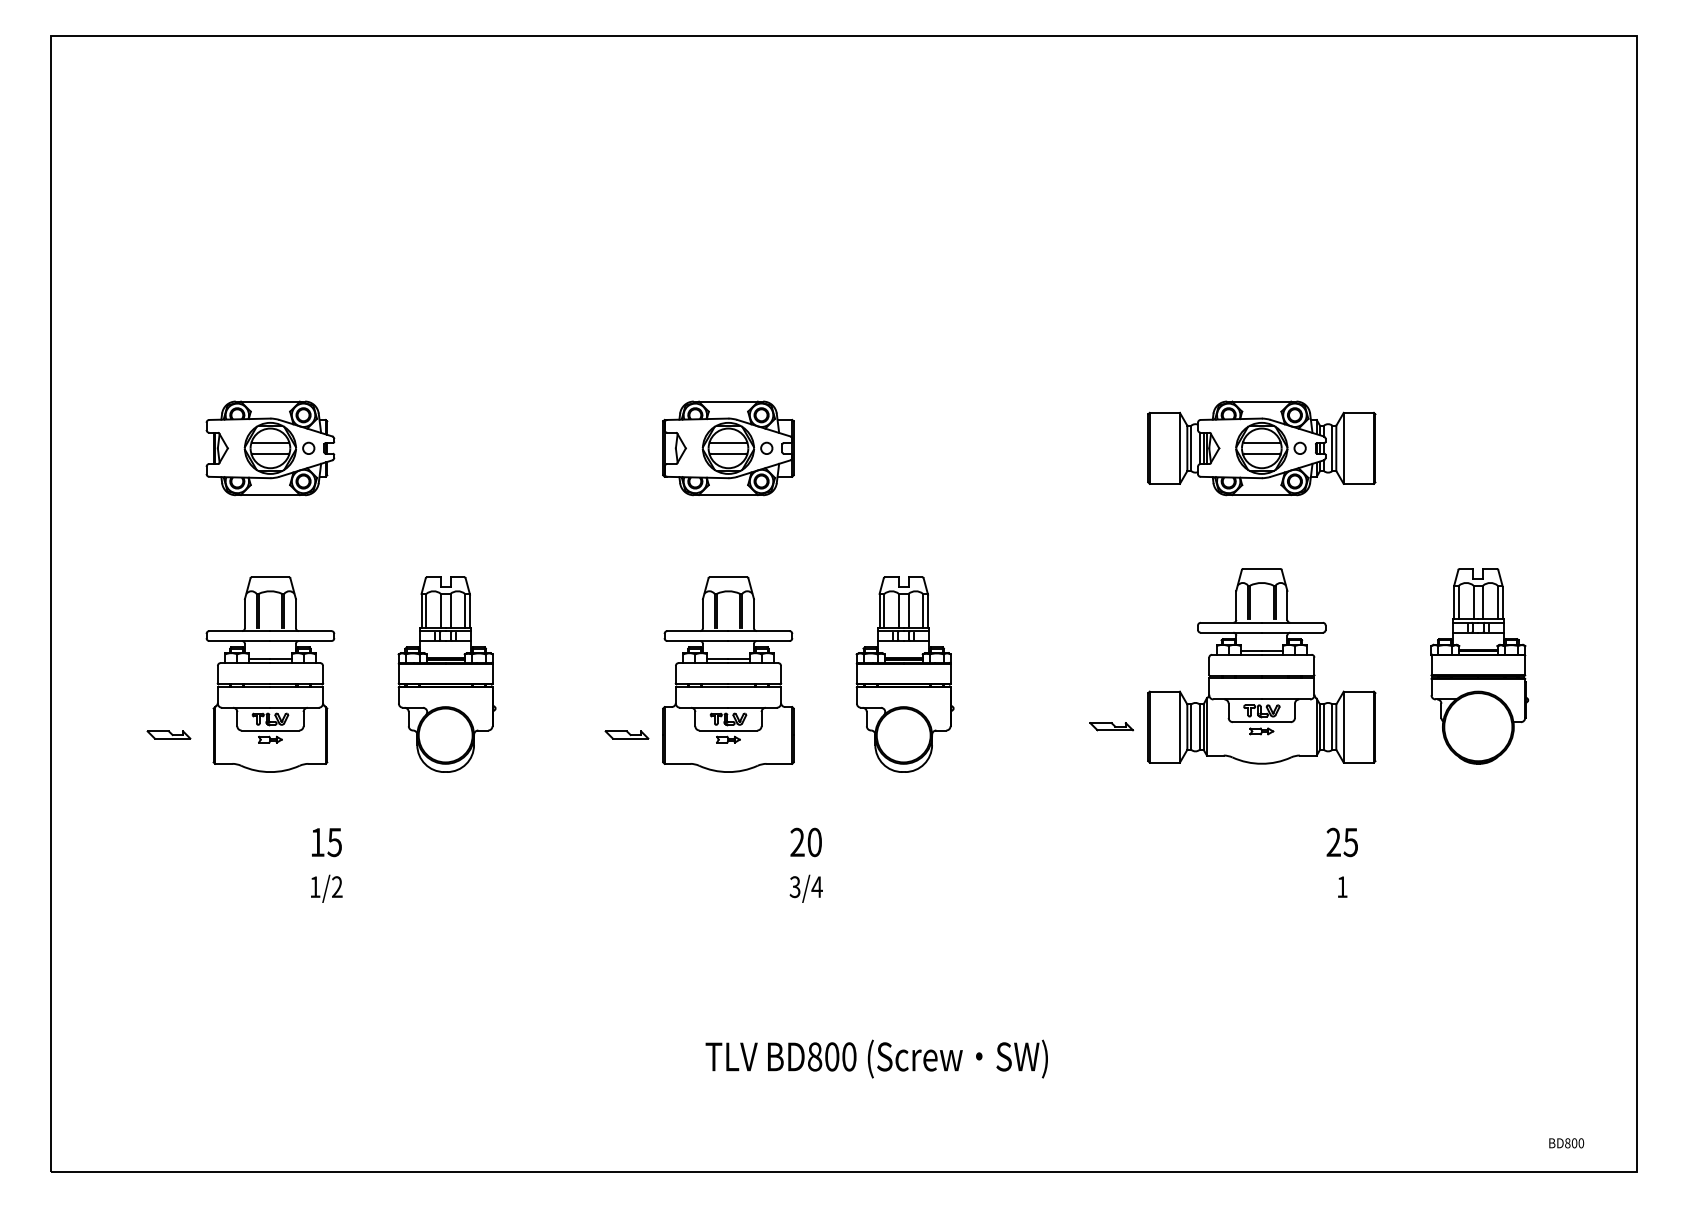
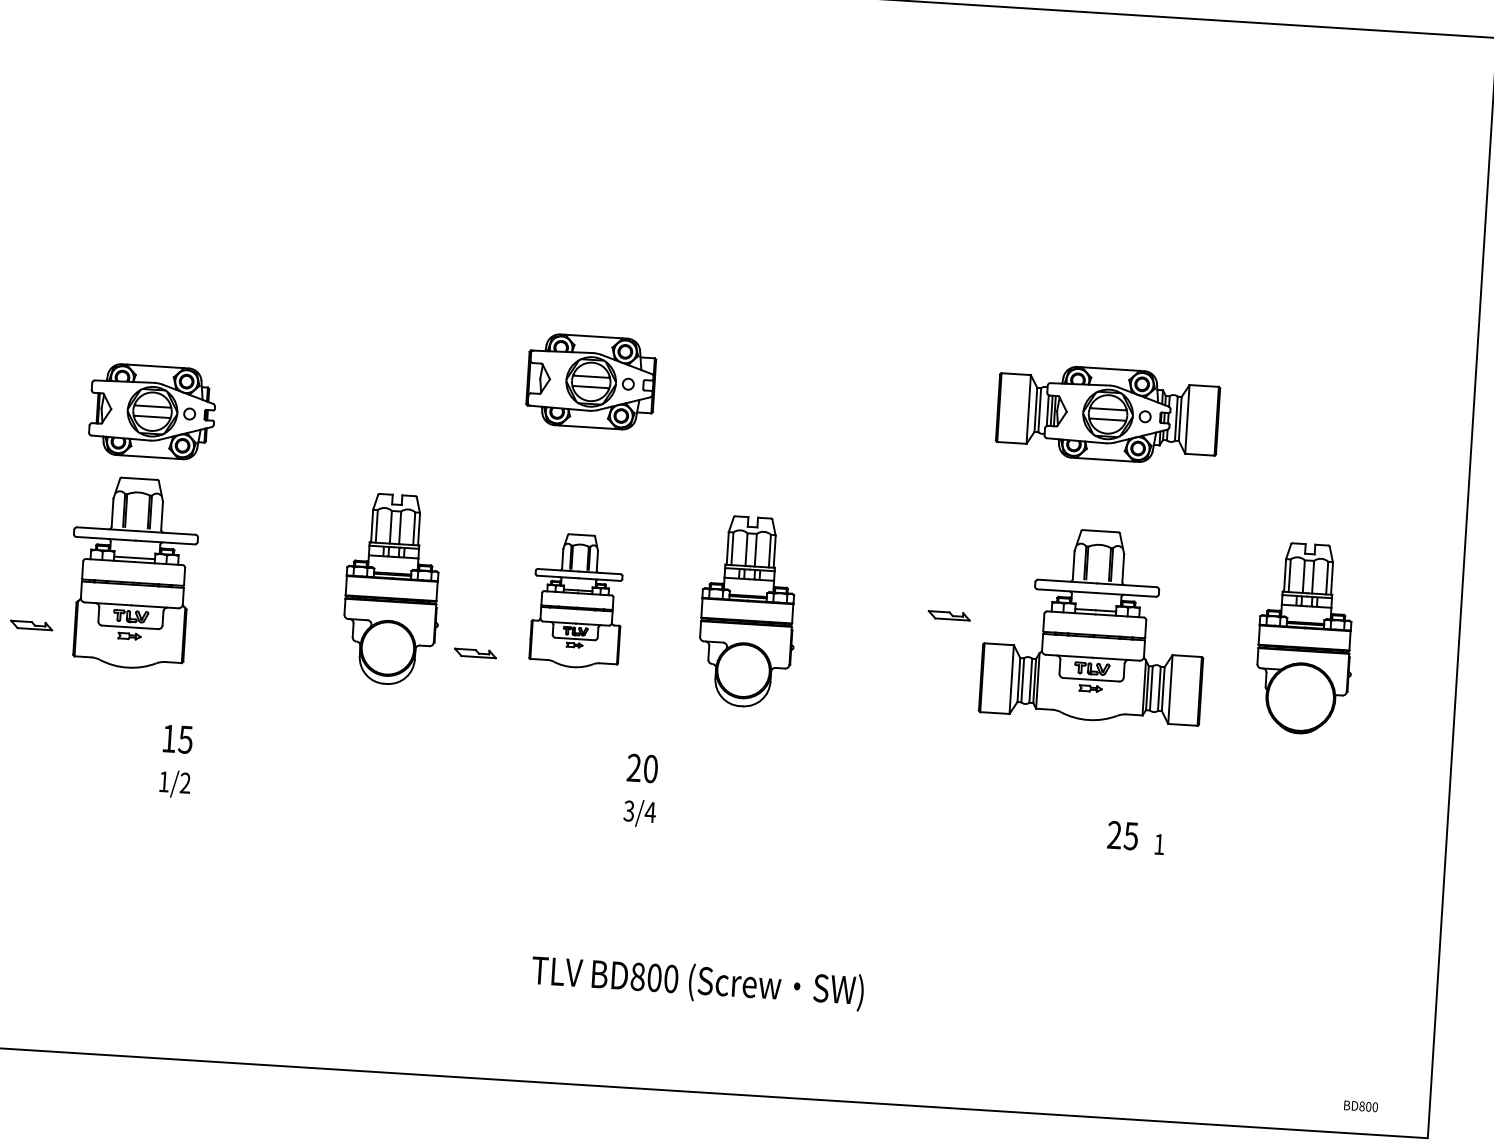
part: (270, 448) -> (152, 411), moved
part: (446, 674) -> (392, 589), moved
part: (728, 674) -> (577, 601), size x0.7
part: (1111, 726) -> (949, 615), moved
text: (1341, 842) -> (1122, 835), moved

